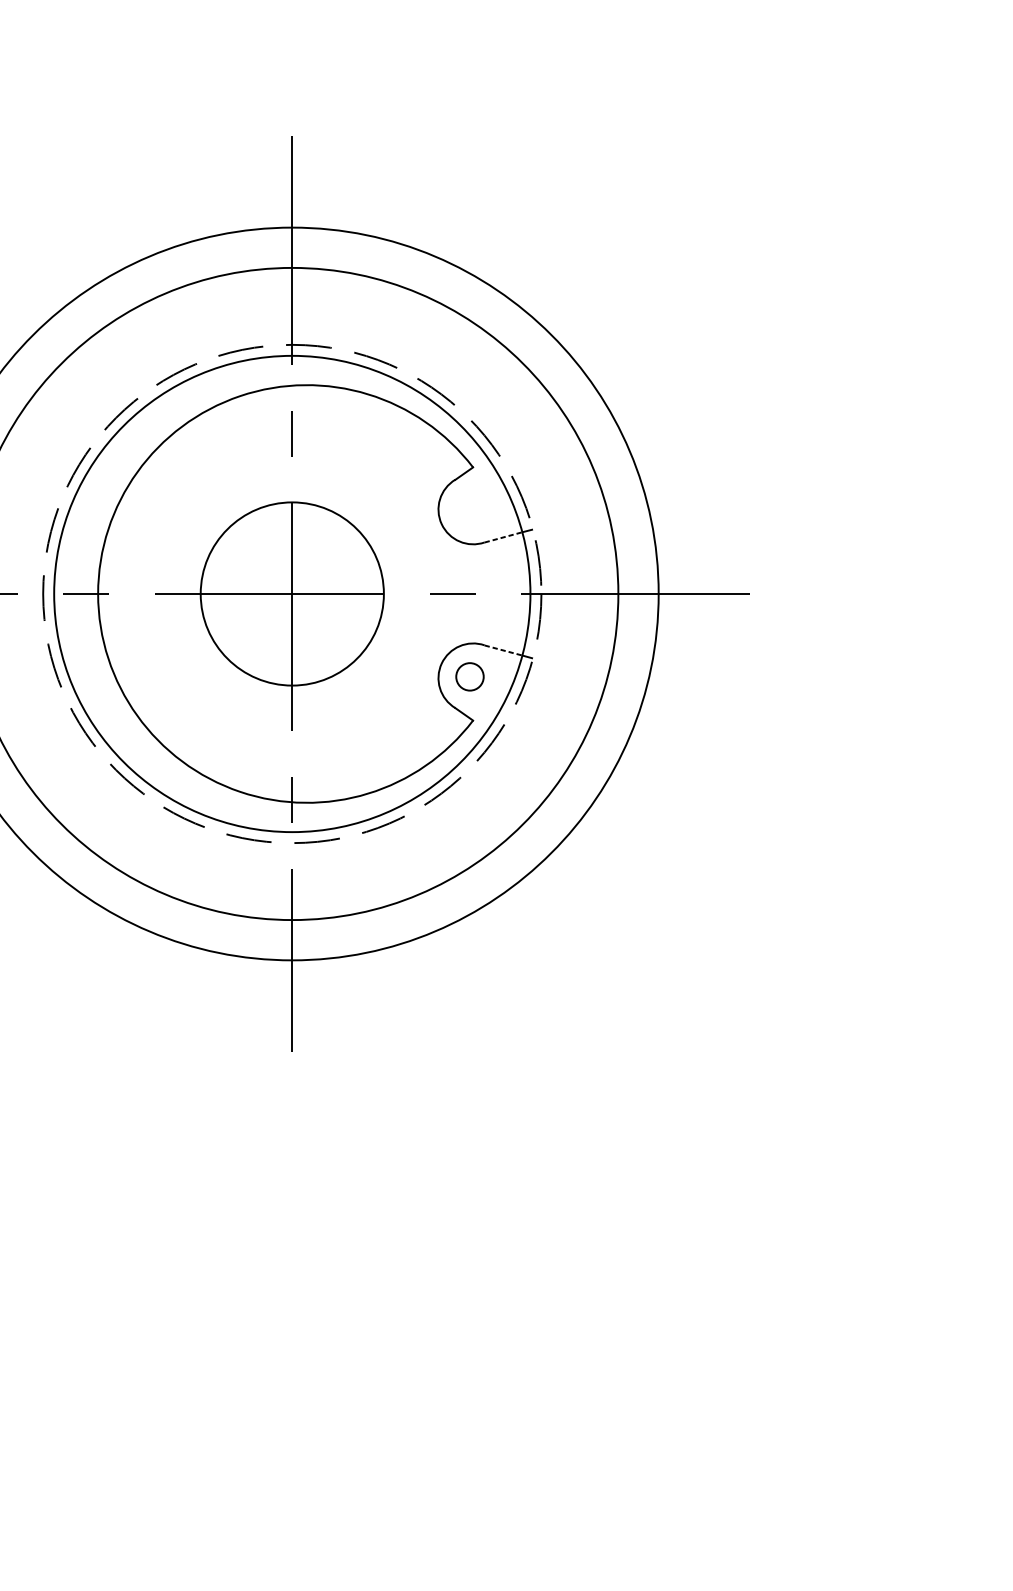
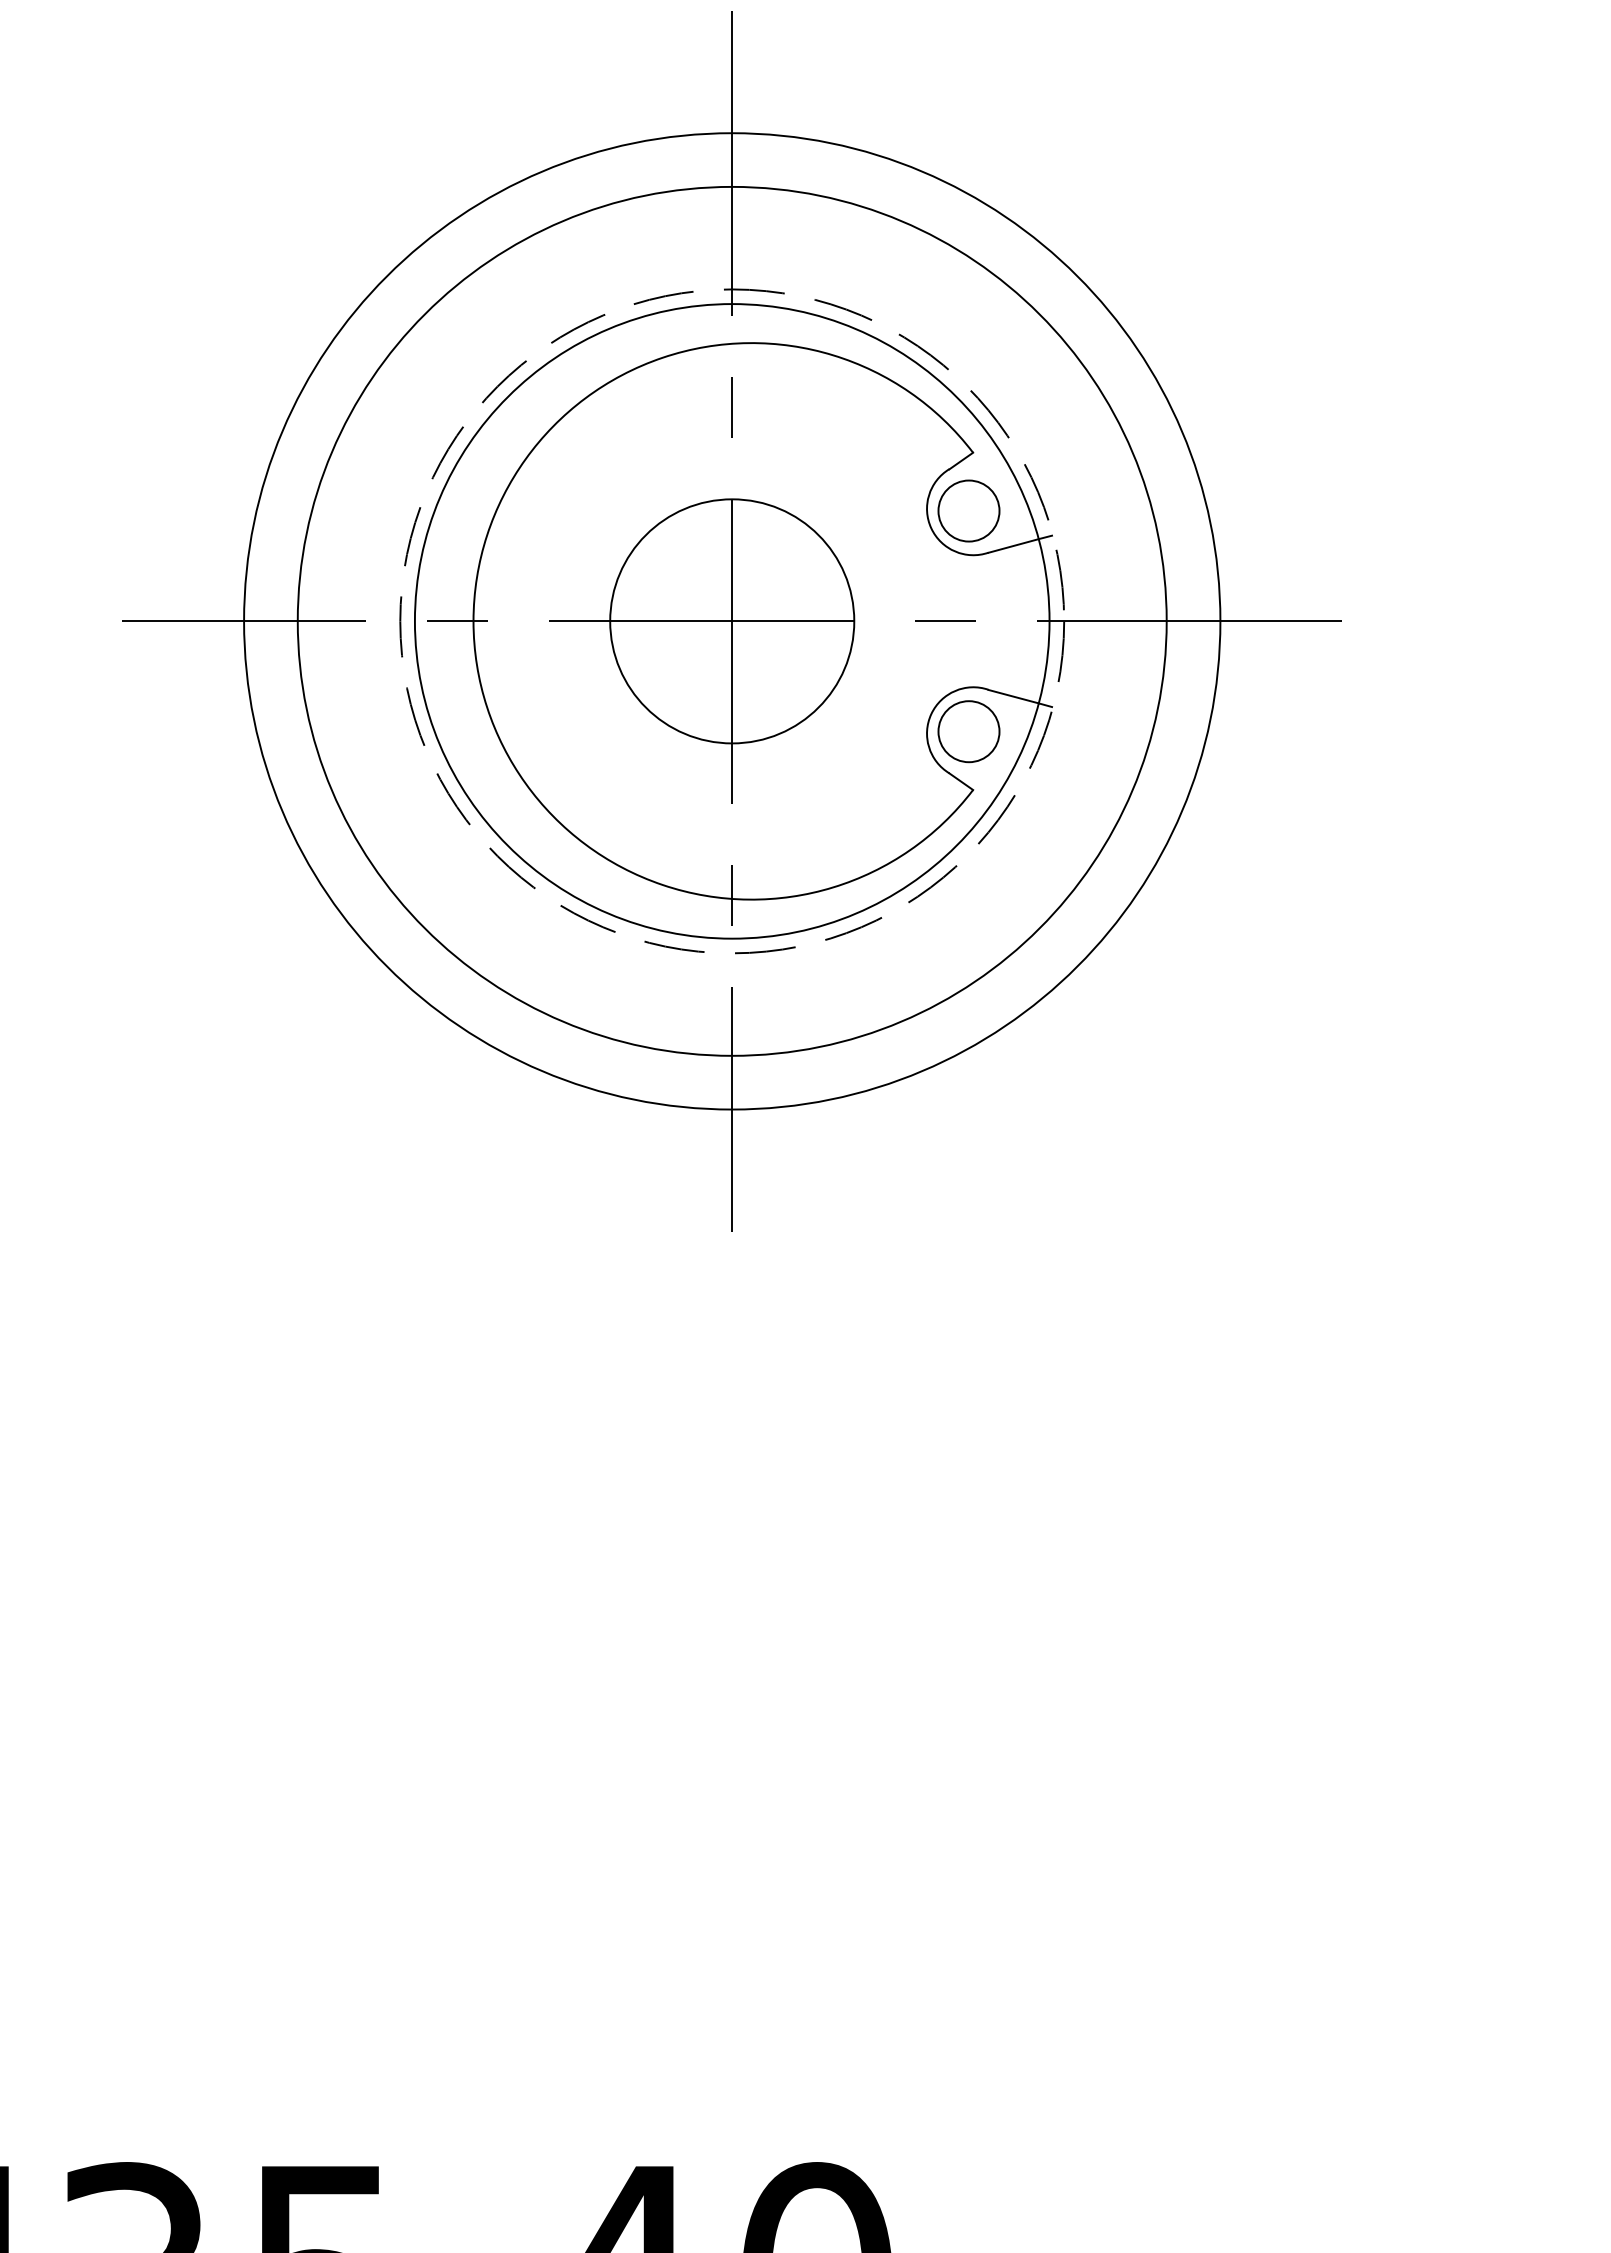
circle: (469, 510) -> (968, 510), added
line: (504, 537) -> (1014, 545), dashed -> solid
line: (504, 650) -> (1014, 696), dashed -> solid
circle: (469, 676) -> (968, 731), size x1.67

